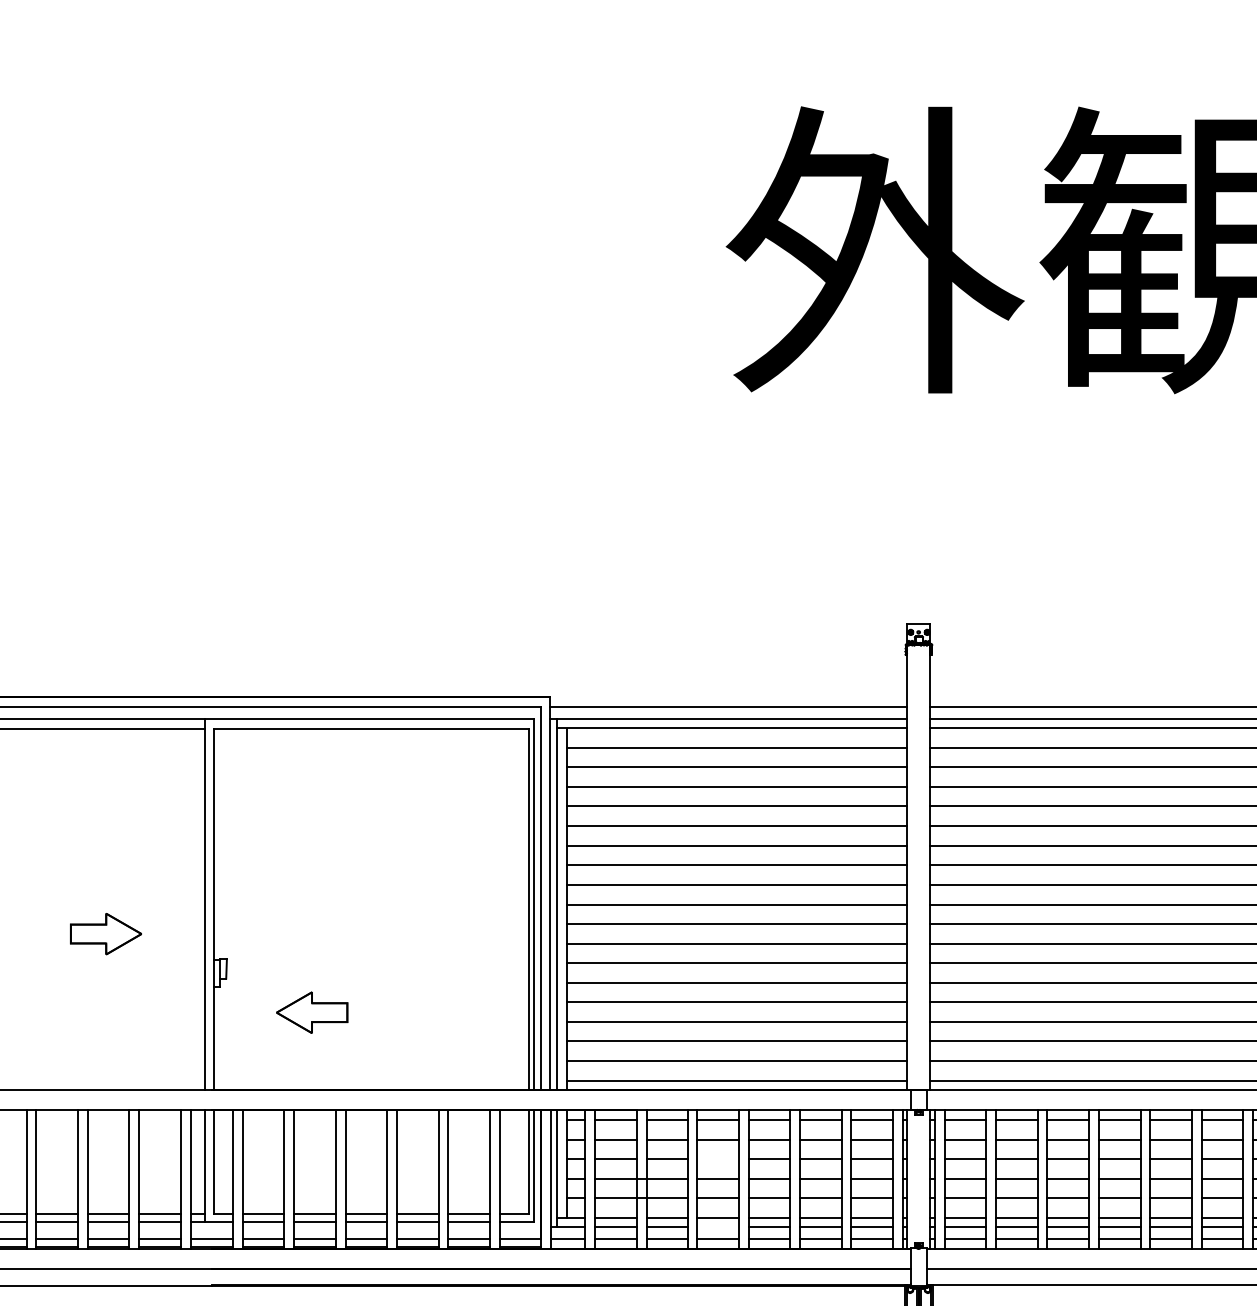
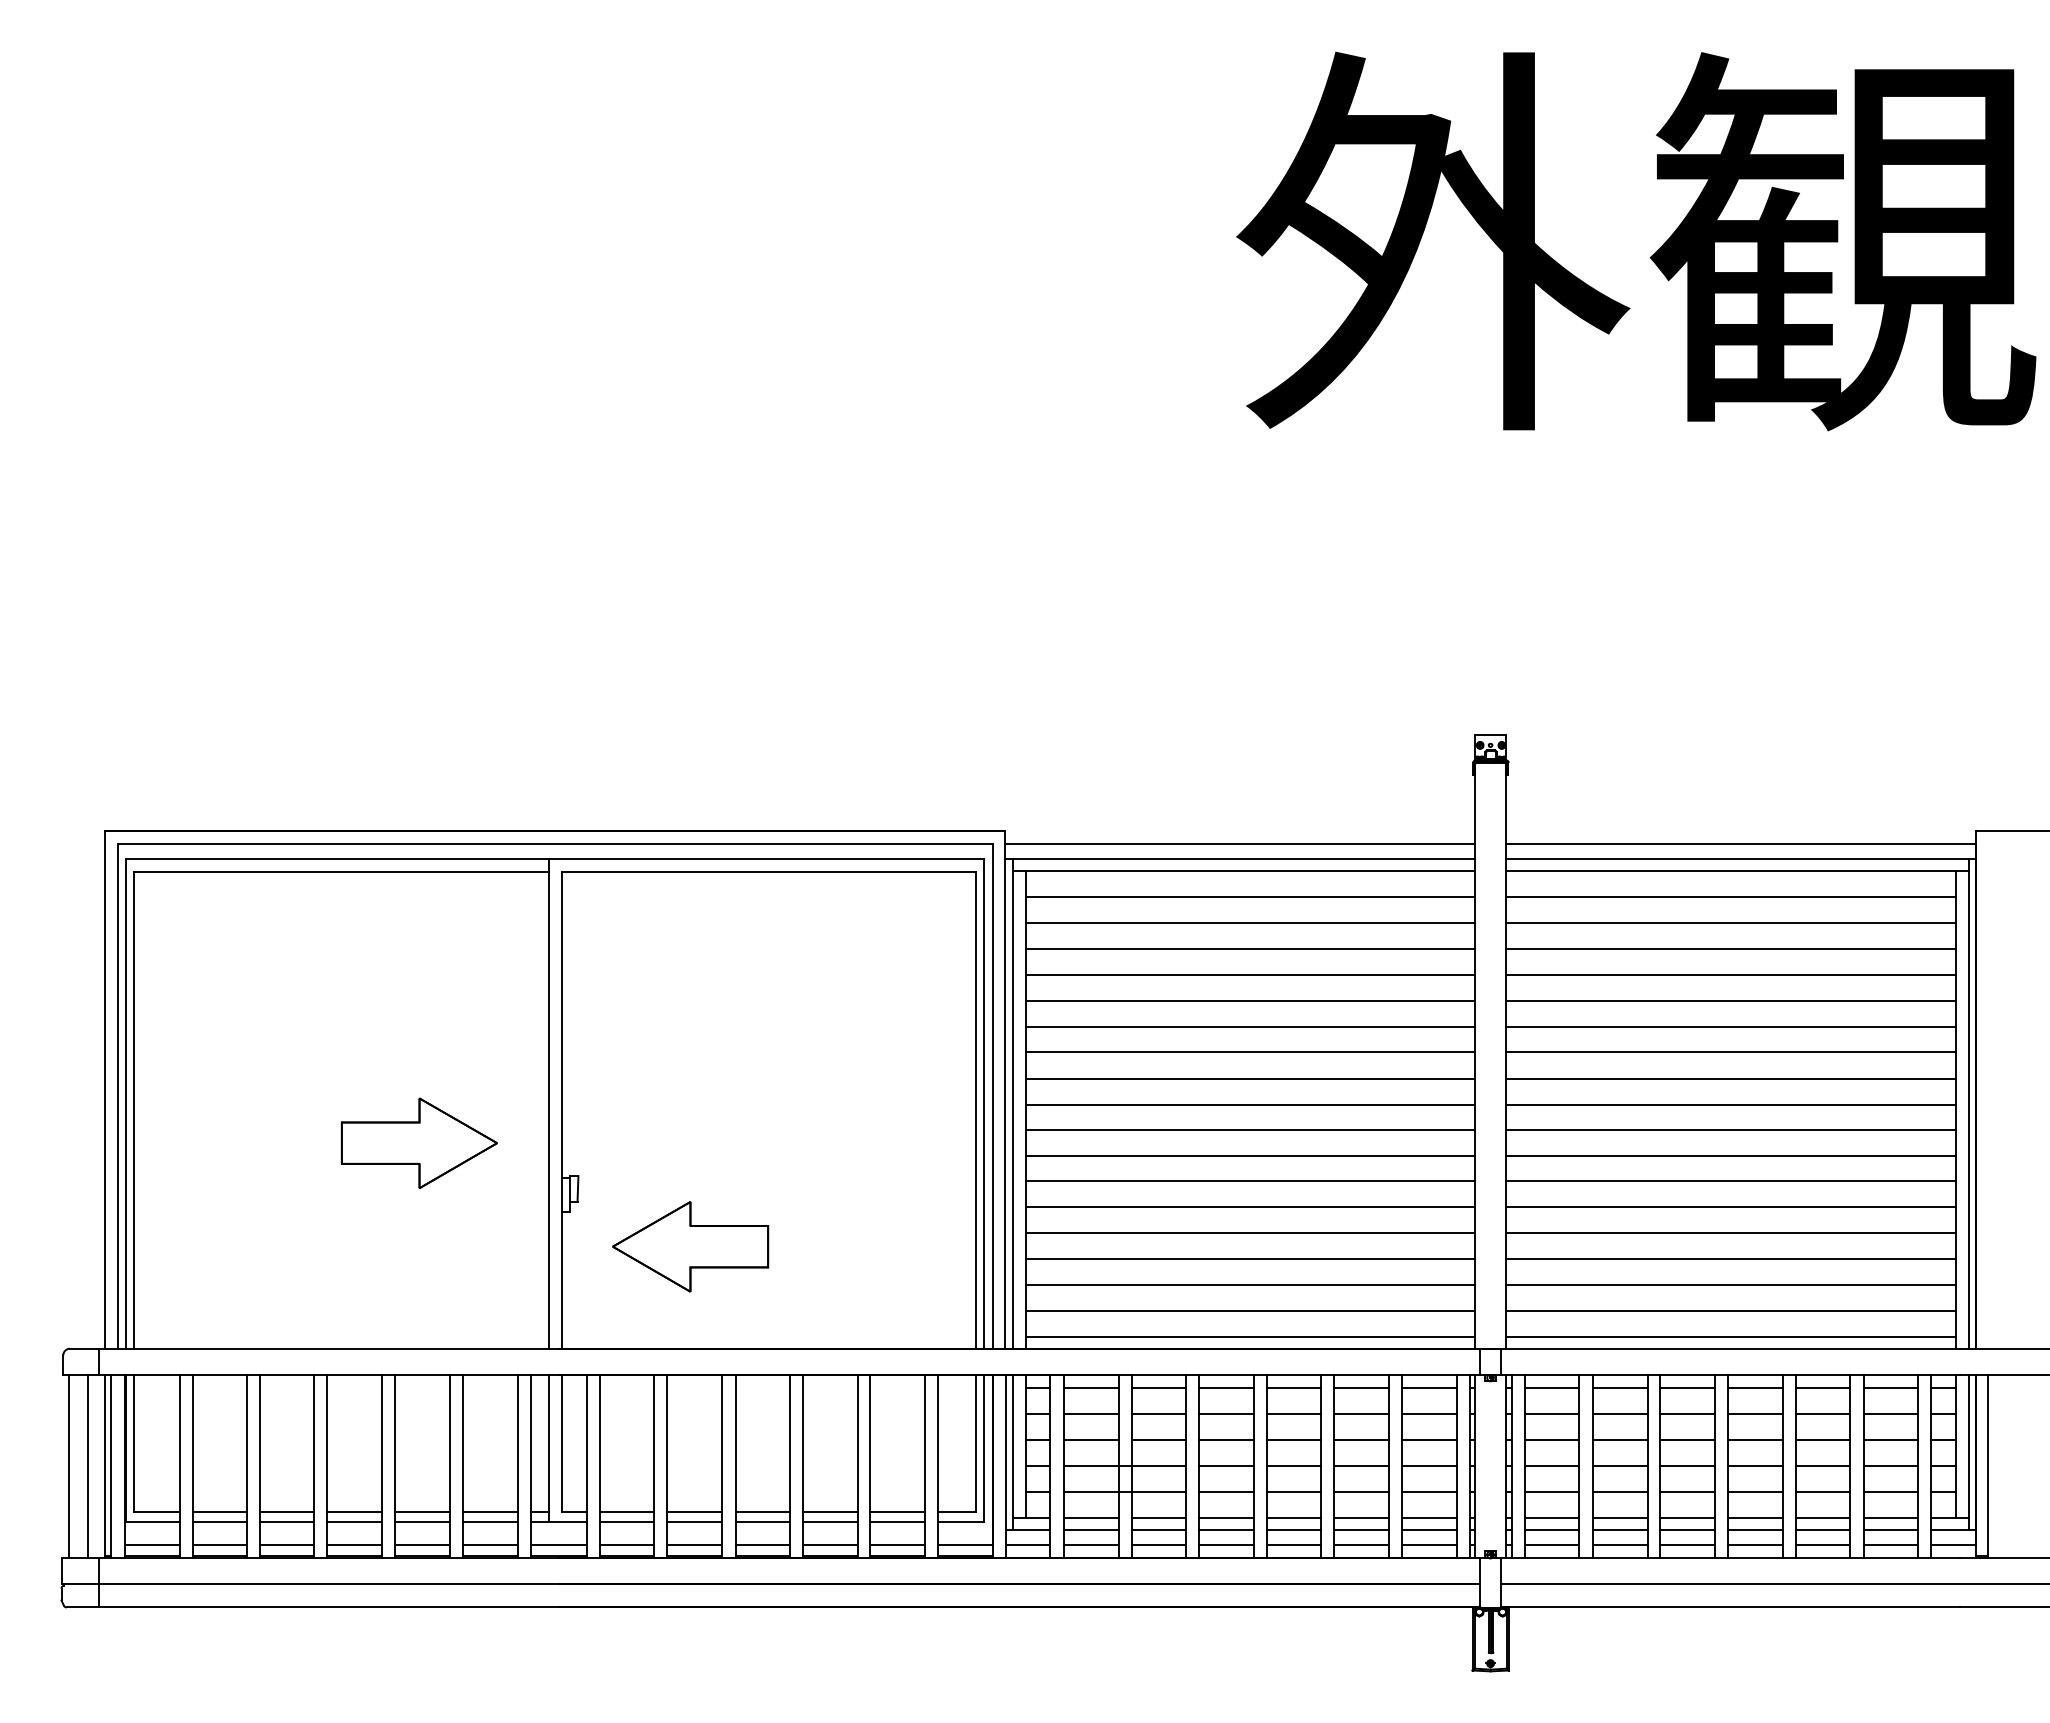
part: (105, 933) -> (418, 1142), size x1.67
part: (311, 1012) -> (690, 1246), size x1.67
line: (718, 1159) -> (1226, 1440), added
line: (718, 1227) -> (1226, 1529), added

